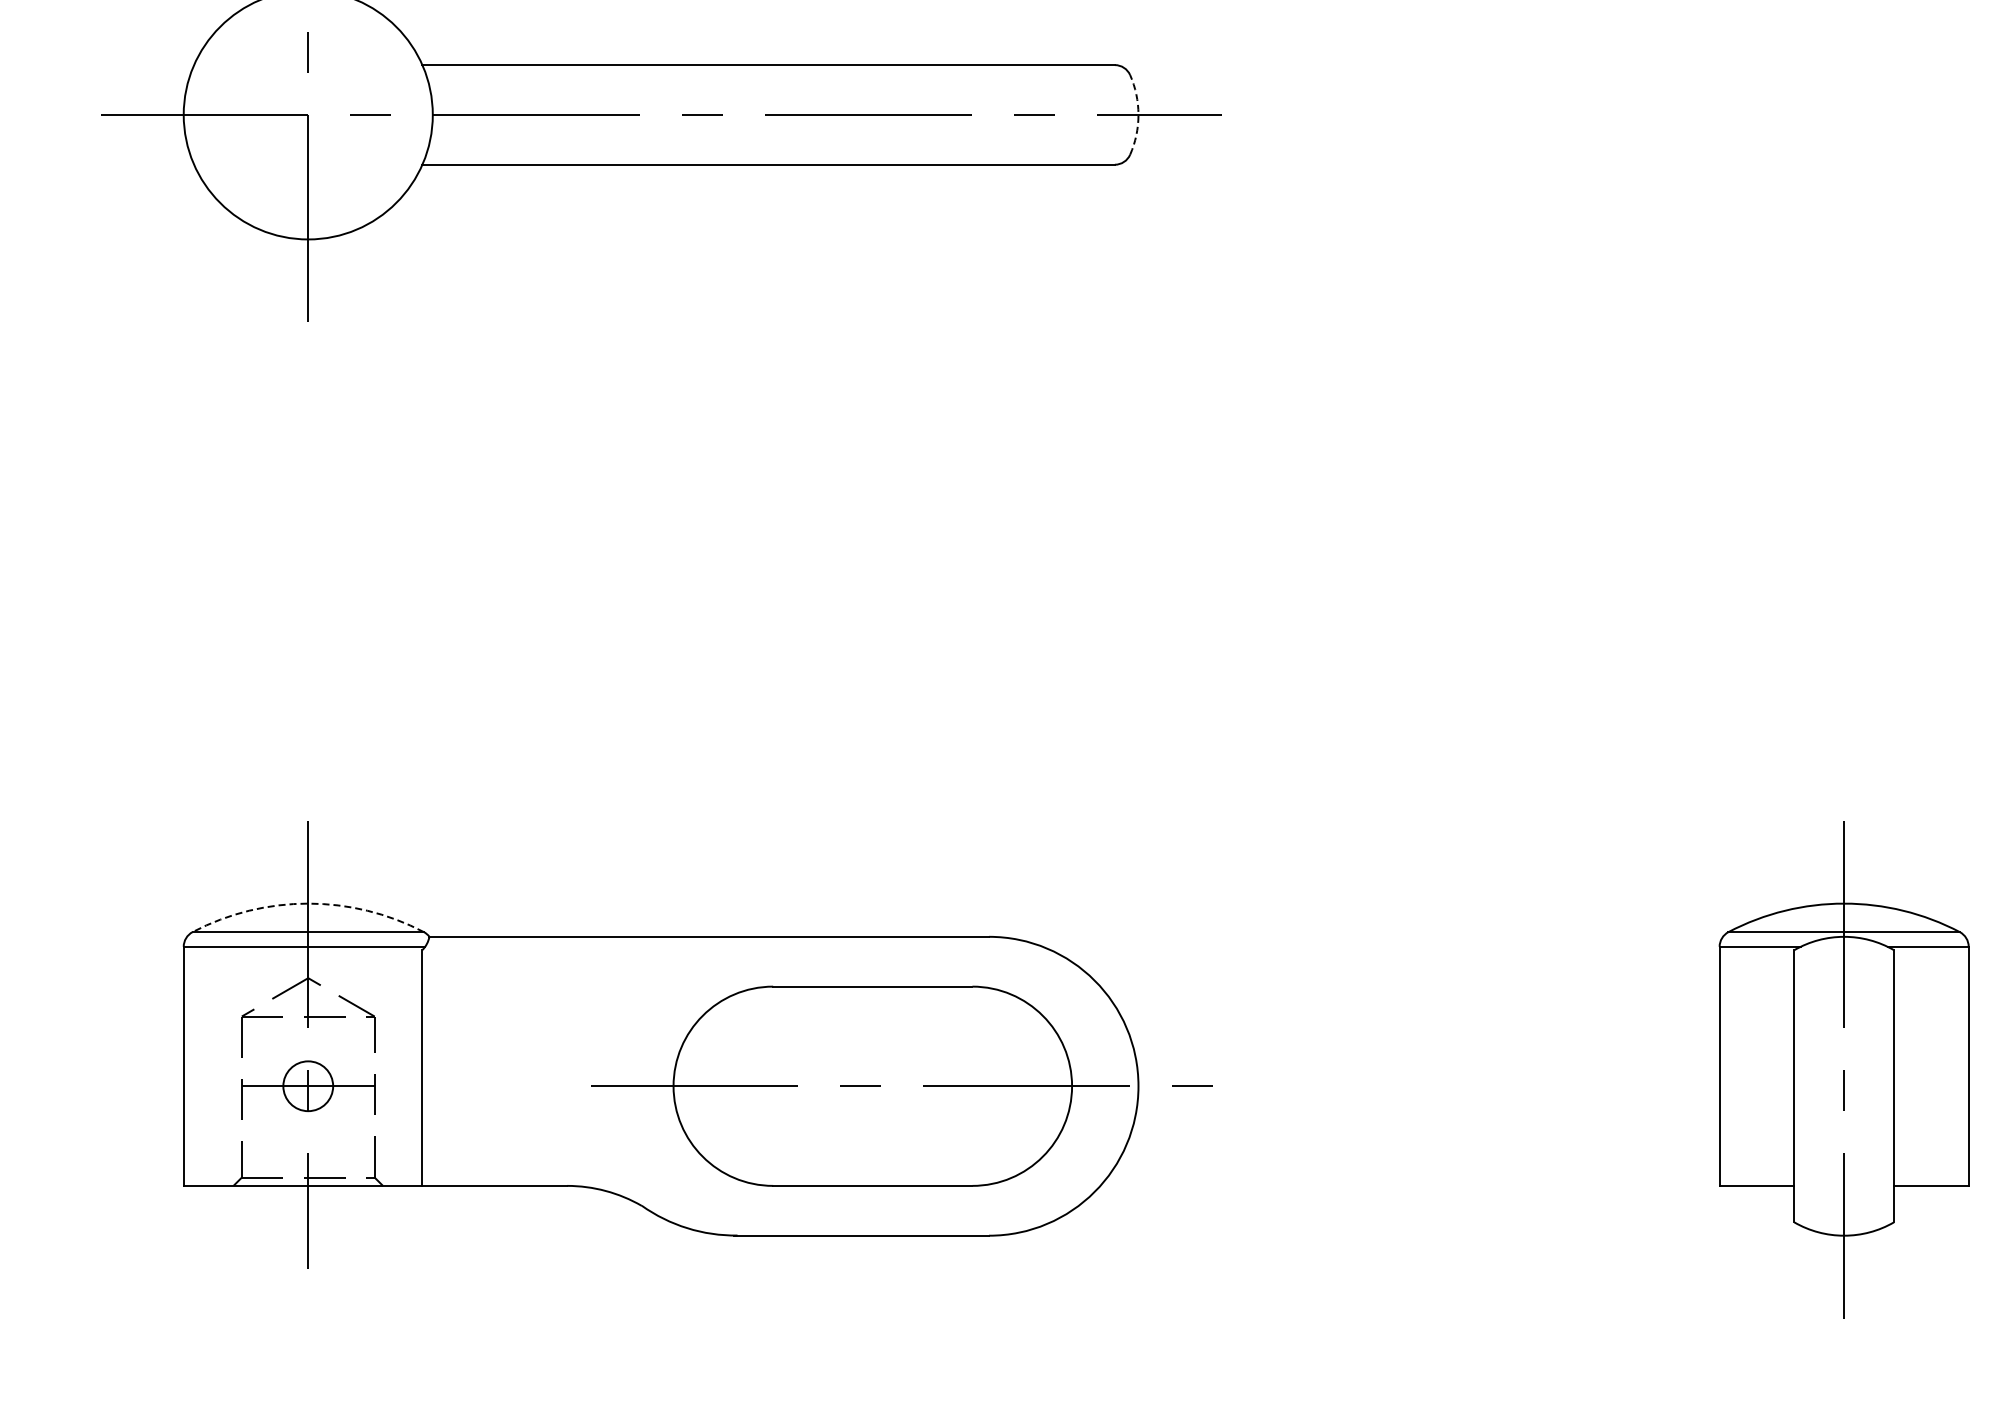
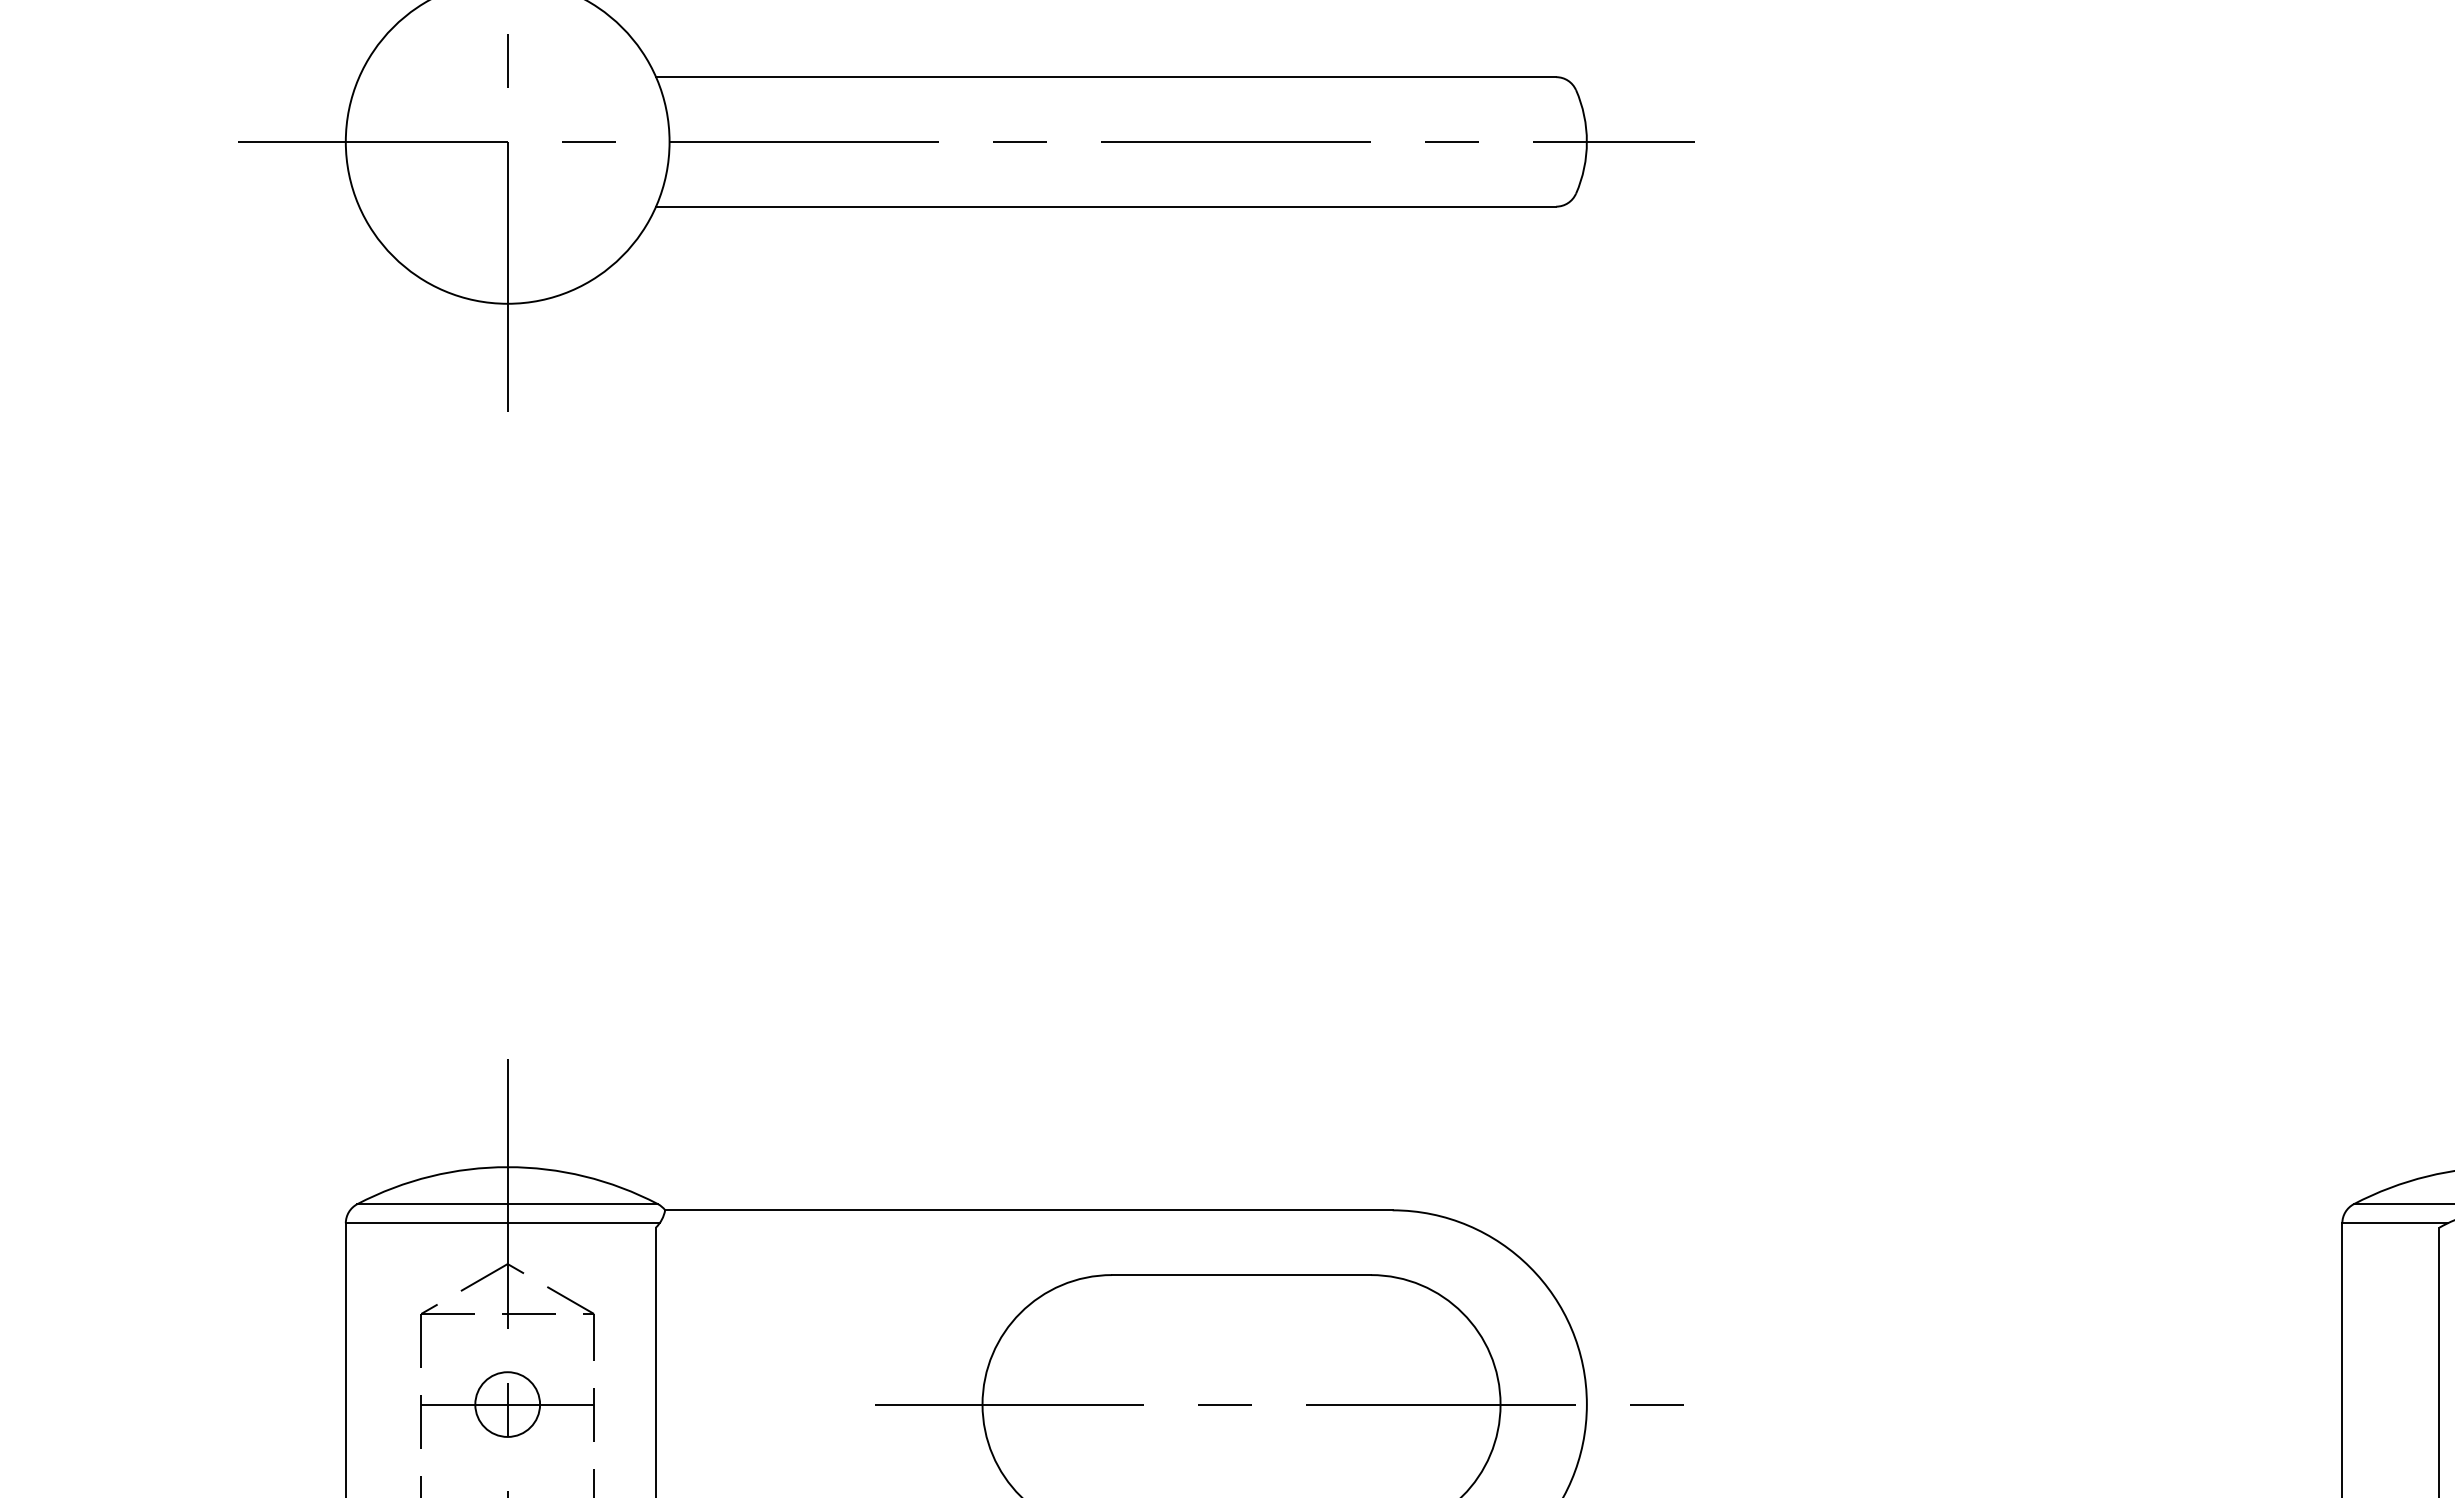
arc: (1138, 114) -> (1586, 141), dashed -> solid
arc: (308, 903) -> (507, 1166), dashed -> solid

